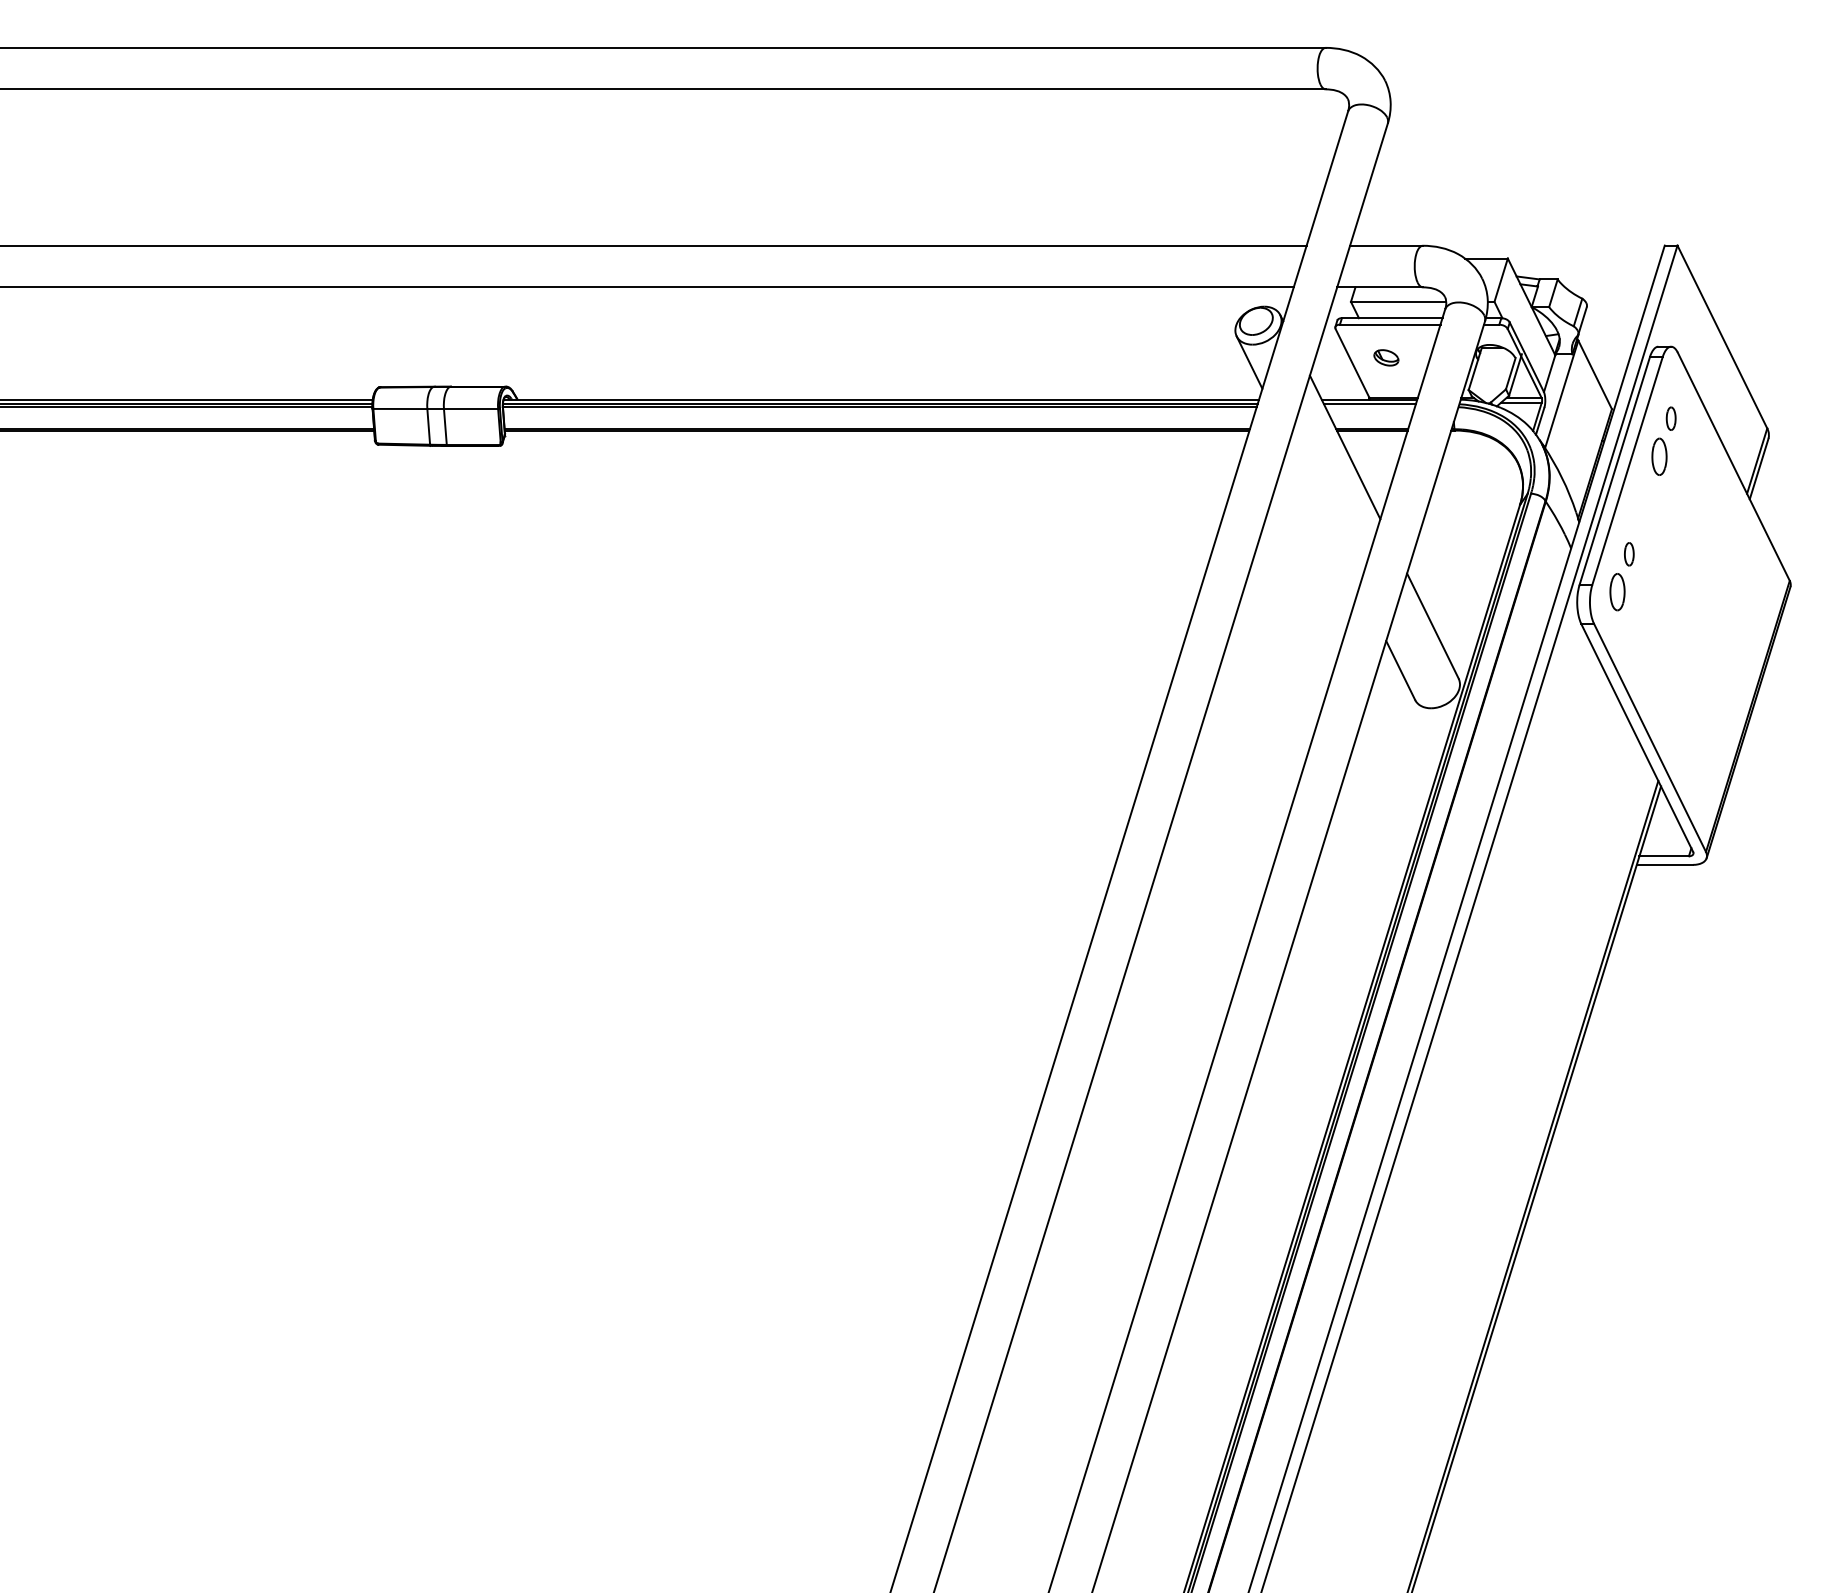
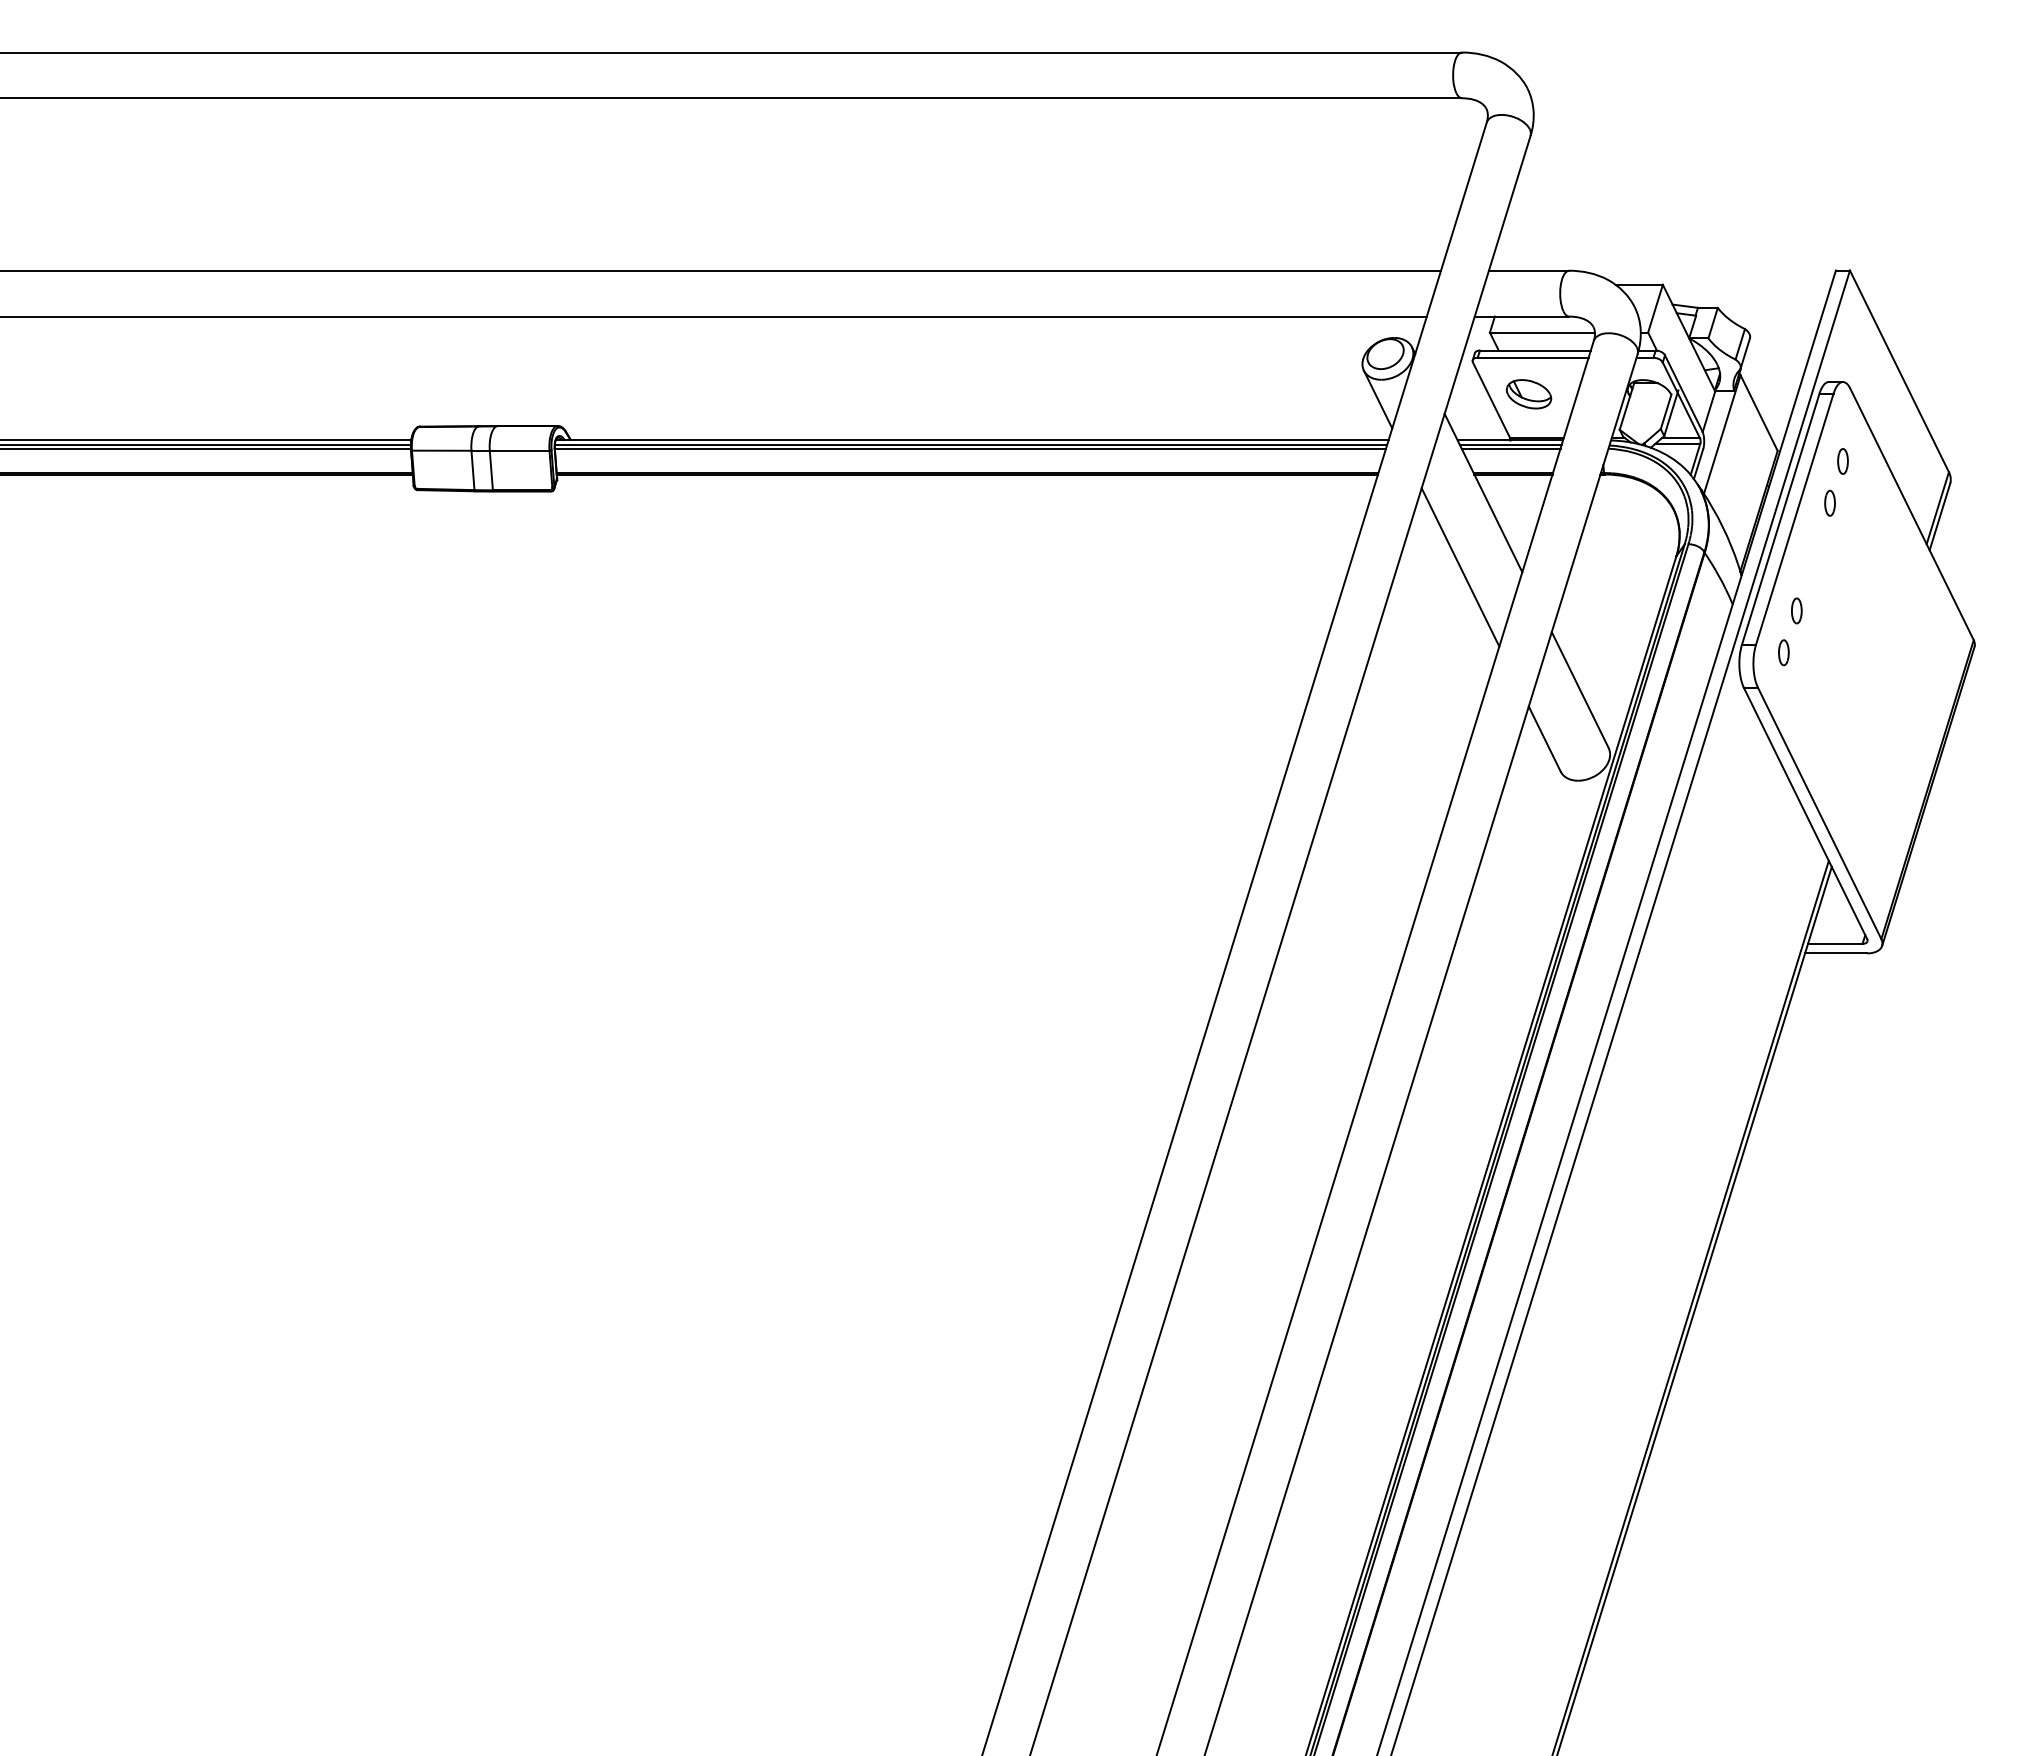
part: (1385, 358) -> (1528, 394), size x1.67
line: (1369, 406) -> (1510, 448), added
part: (1658, 455) -> (1829, 502), size x0.62
line: (1324, 514) -> (1460, 567), added
part: (1617, 591) -> (1783, 652), size x0.62

